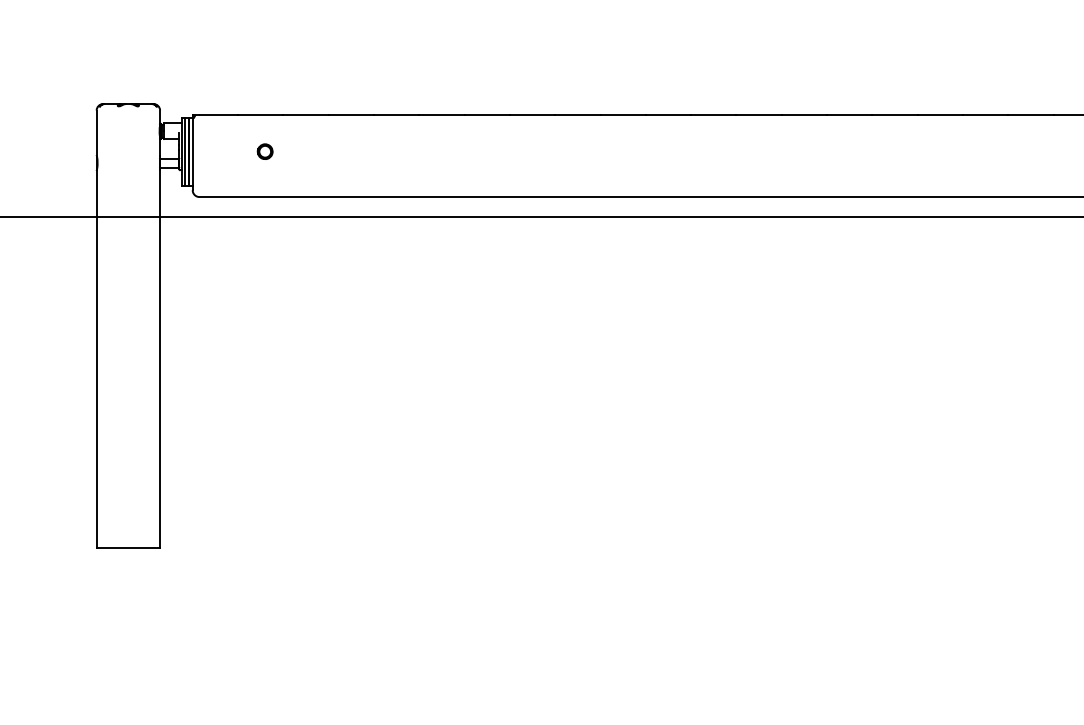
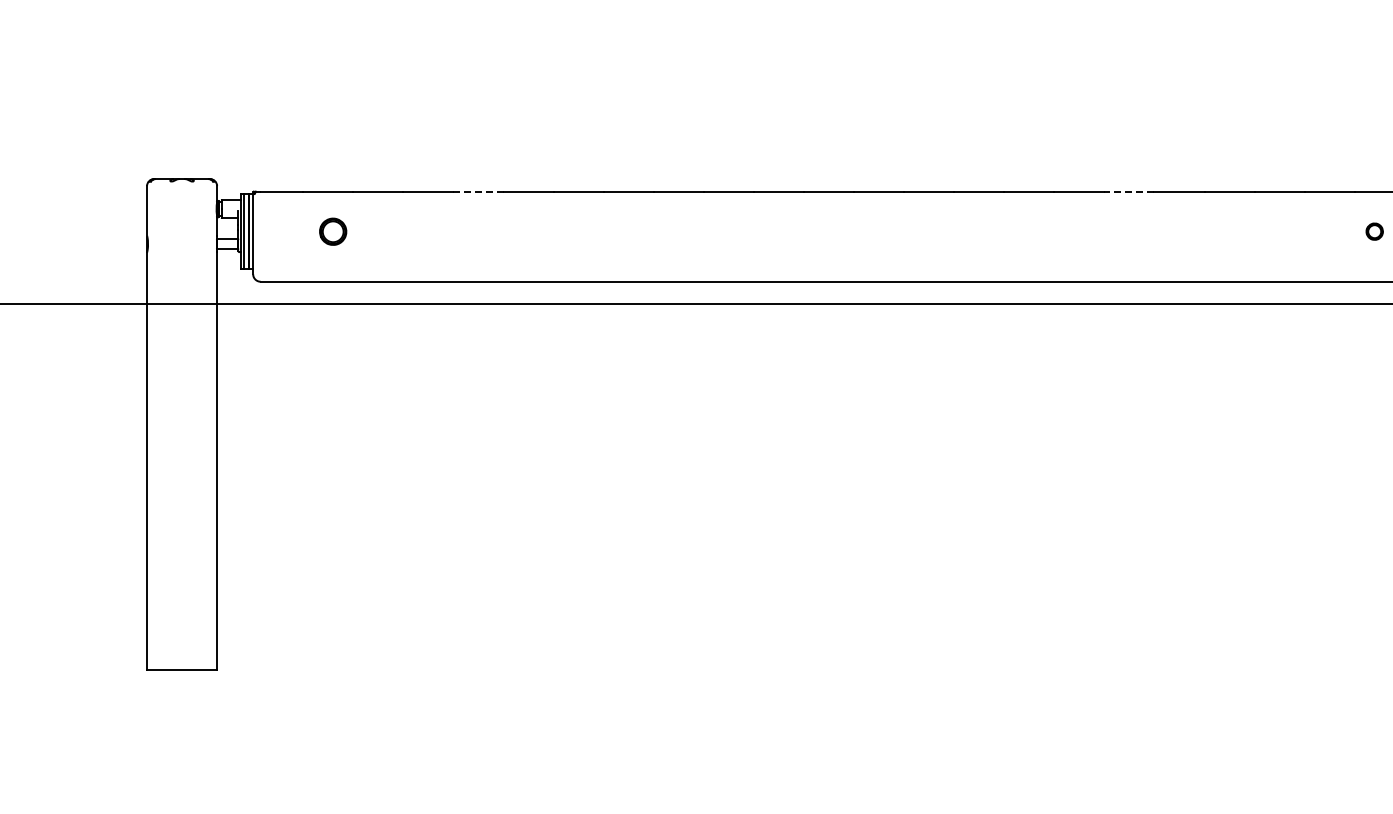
line: (396, 115) -> (478, 191), solid -> dashed
line: (984, 115) -> (1128, 191), solid -> dashed
part: (265, 151) -> (333, 231), size x1.6

